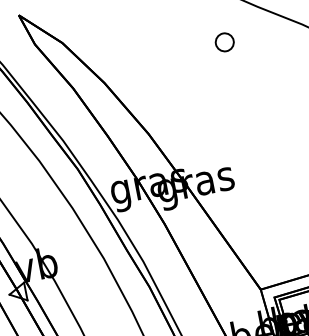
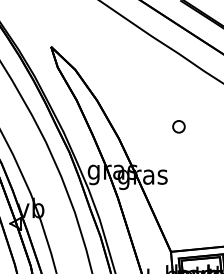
part: (223, 42) -> (178, 126), moved

